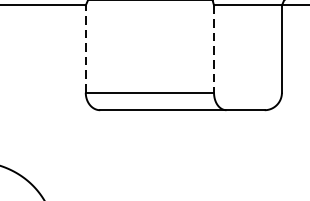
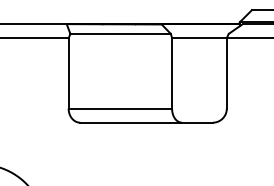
line: (85, 47) -> (68, 72), dashed -> solid
line: (214, 49) -> (172, 73), dashed -> solid

